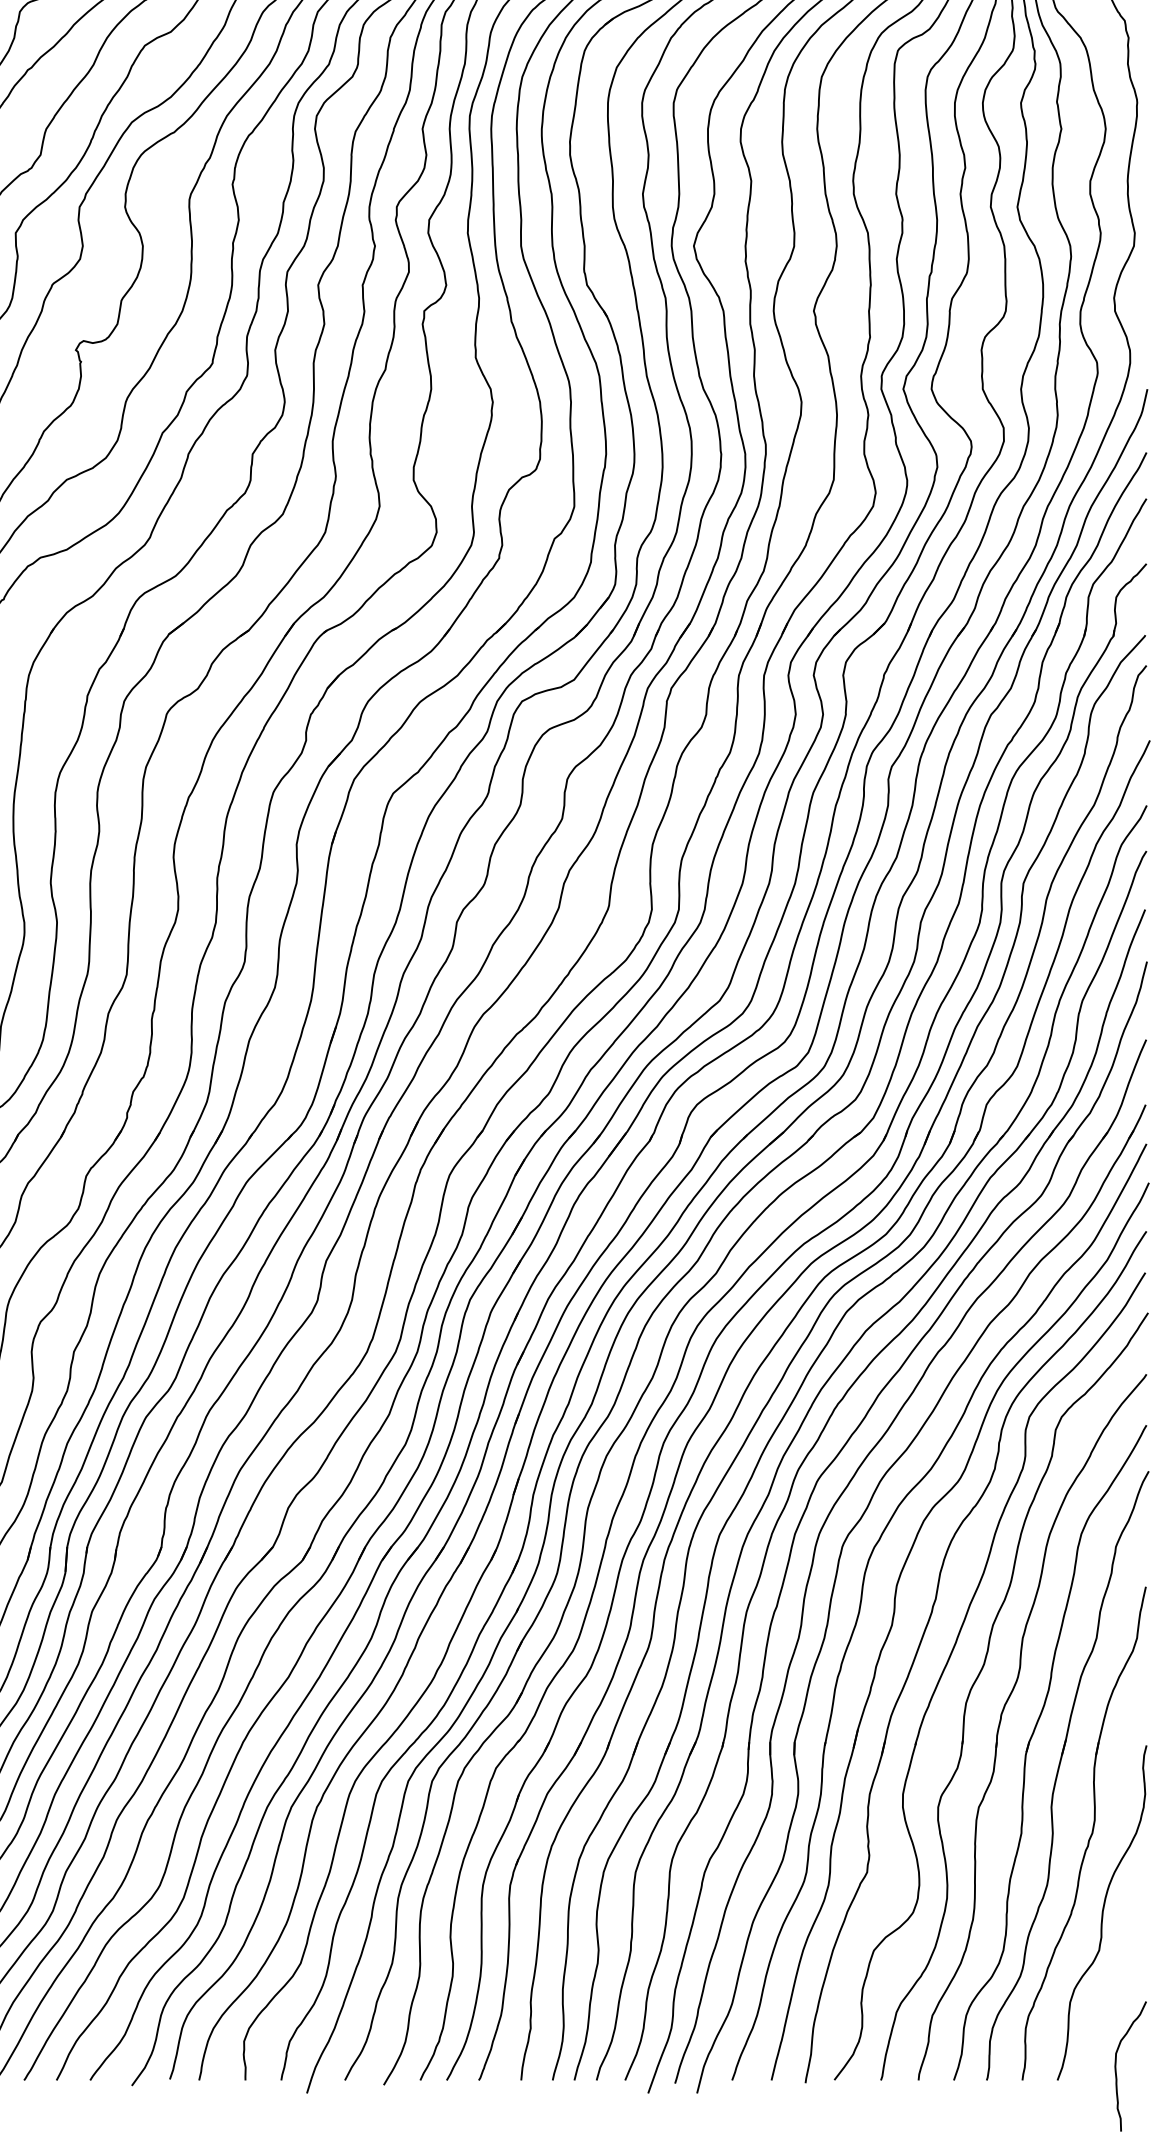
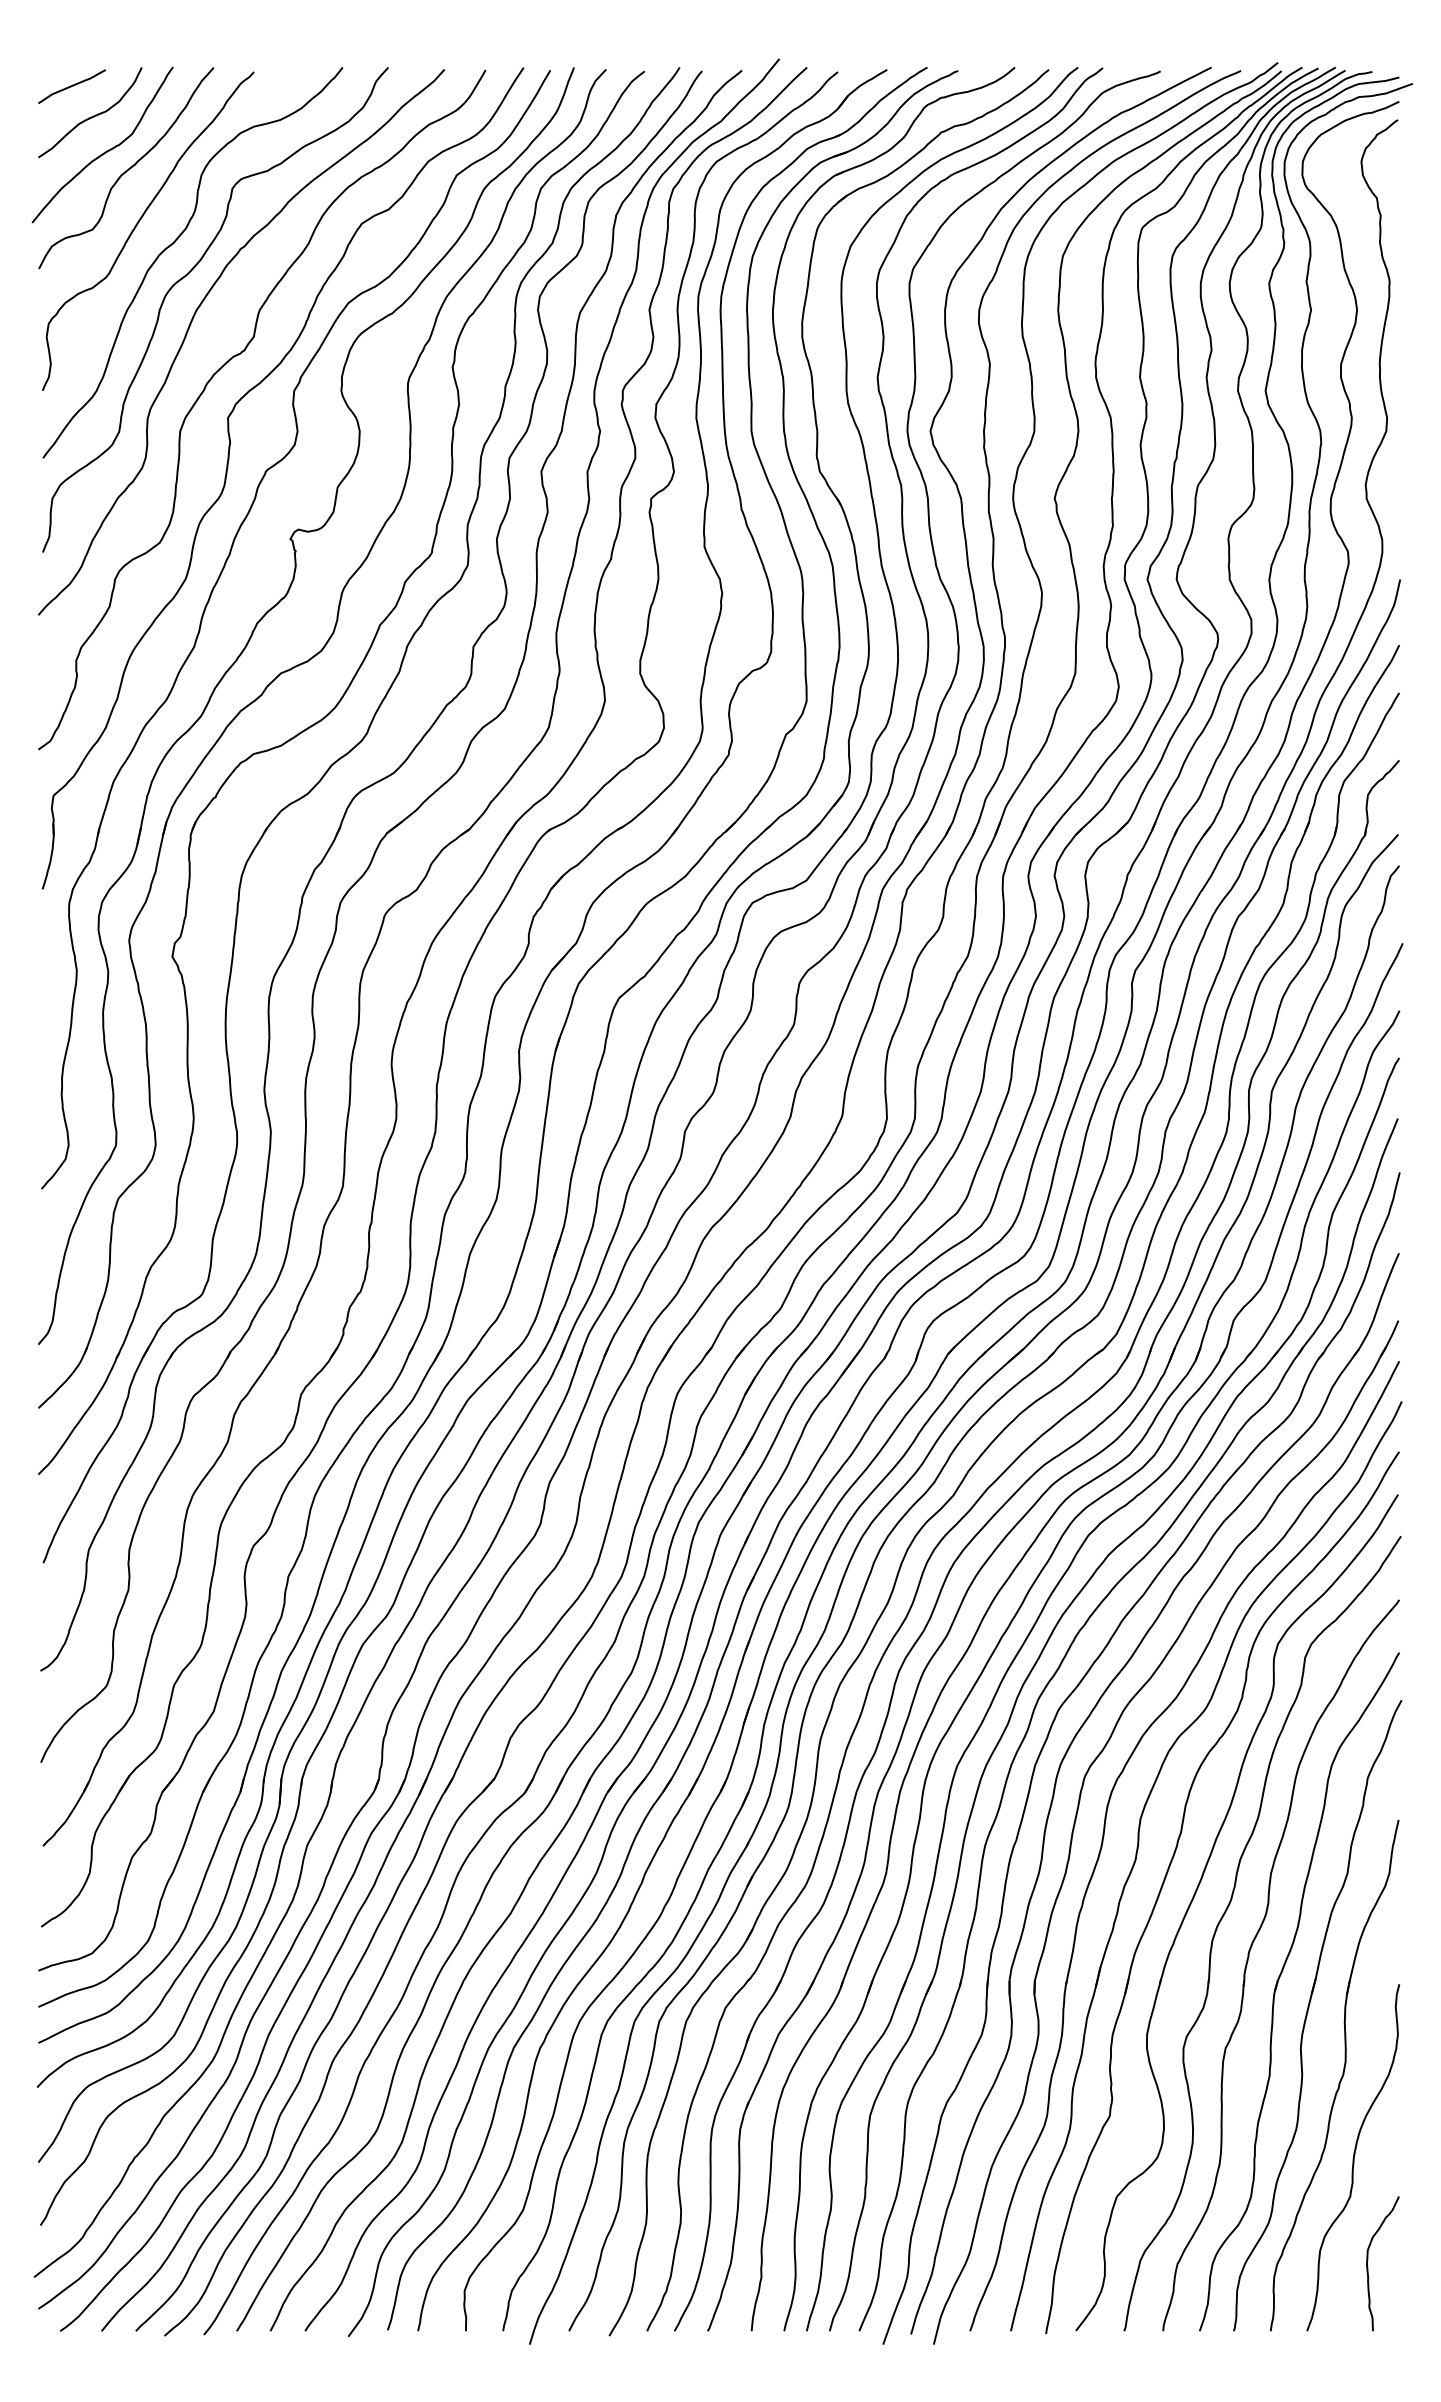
curve: (1116, 2063) -> (1368, 2260), moved

